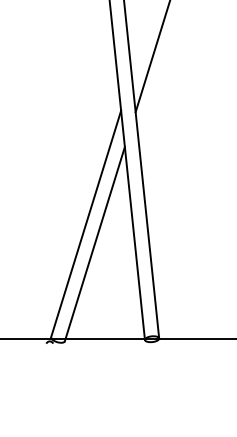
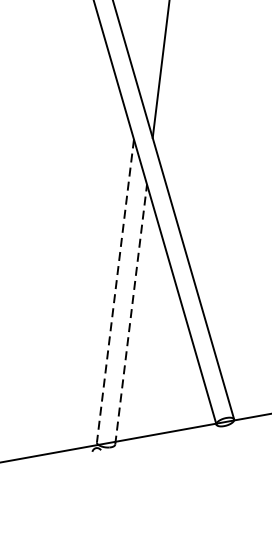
line: (86, 224) -> (116, 291), solid -> dashed
line: (94, 244) -> (130, 315), solid -> dashed

